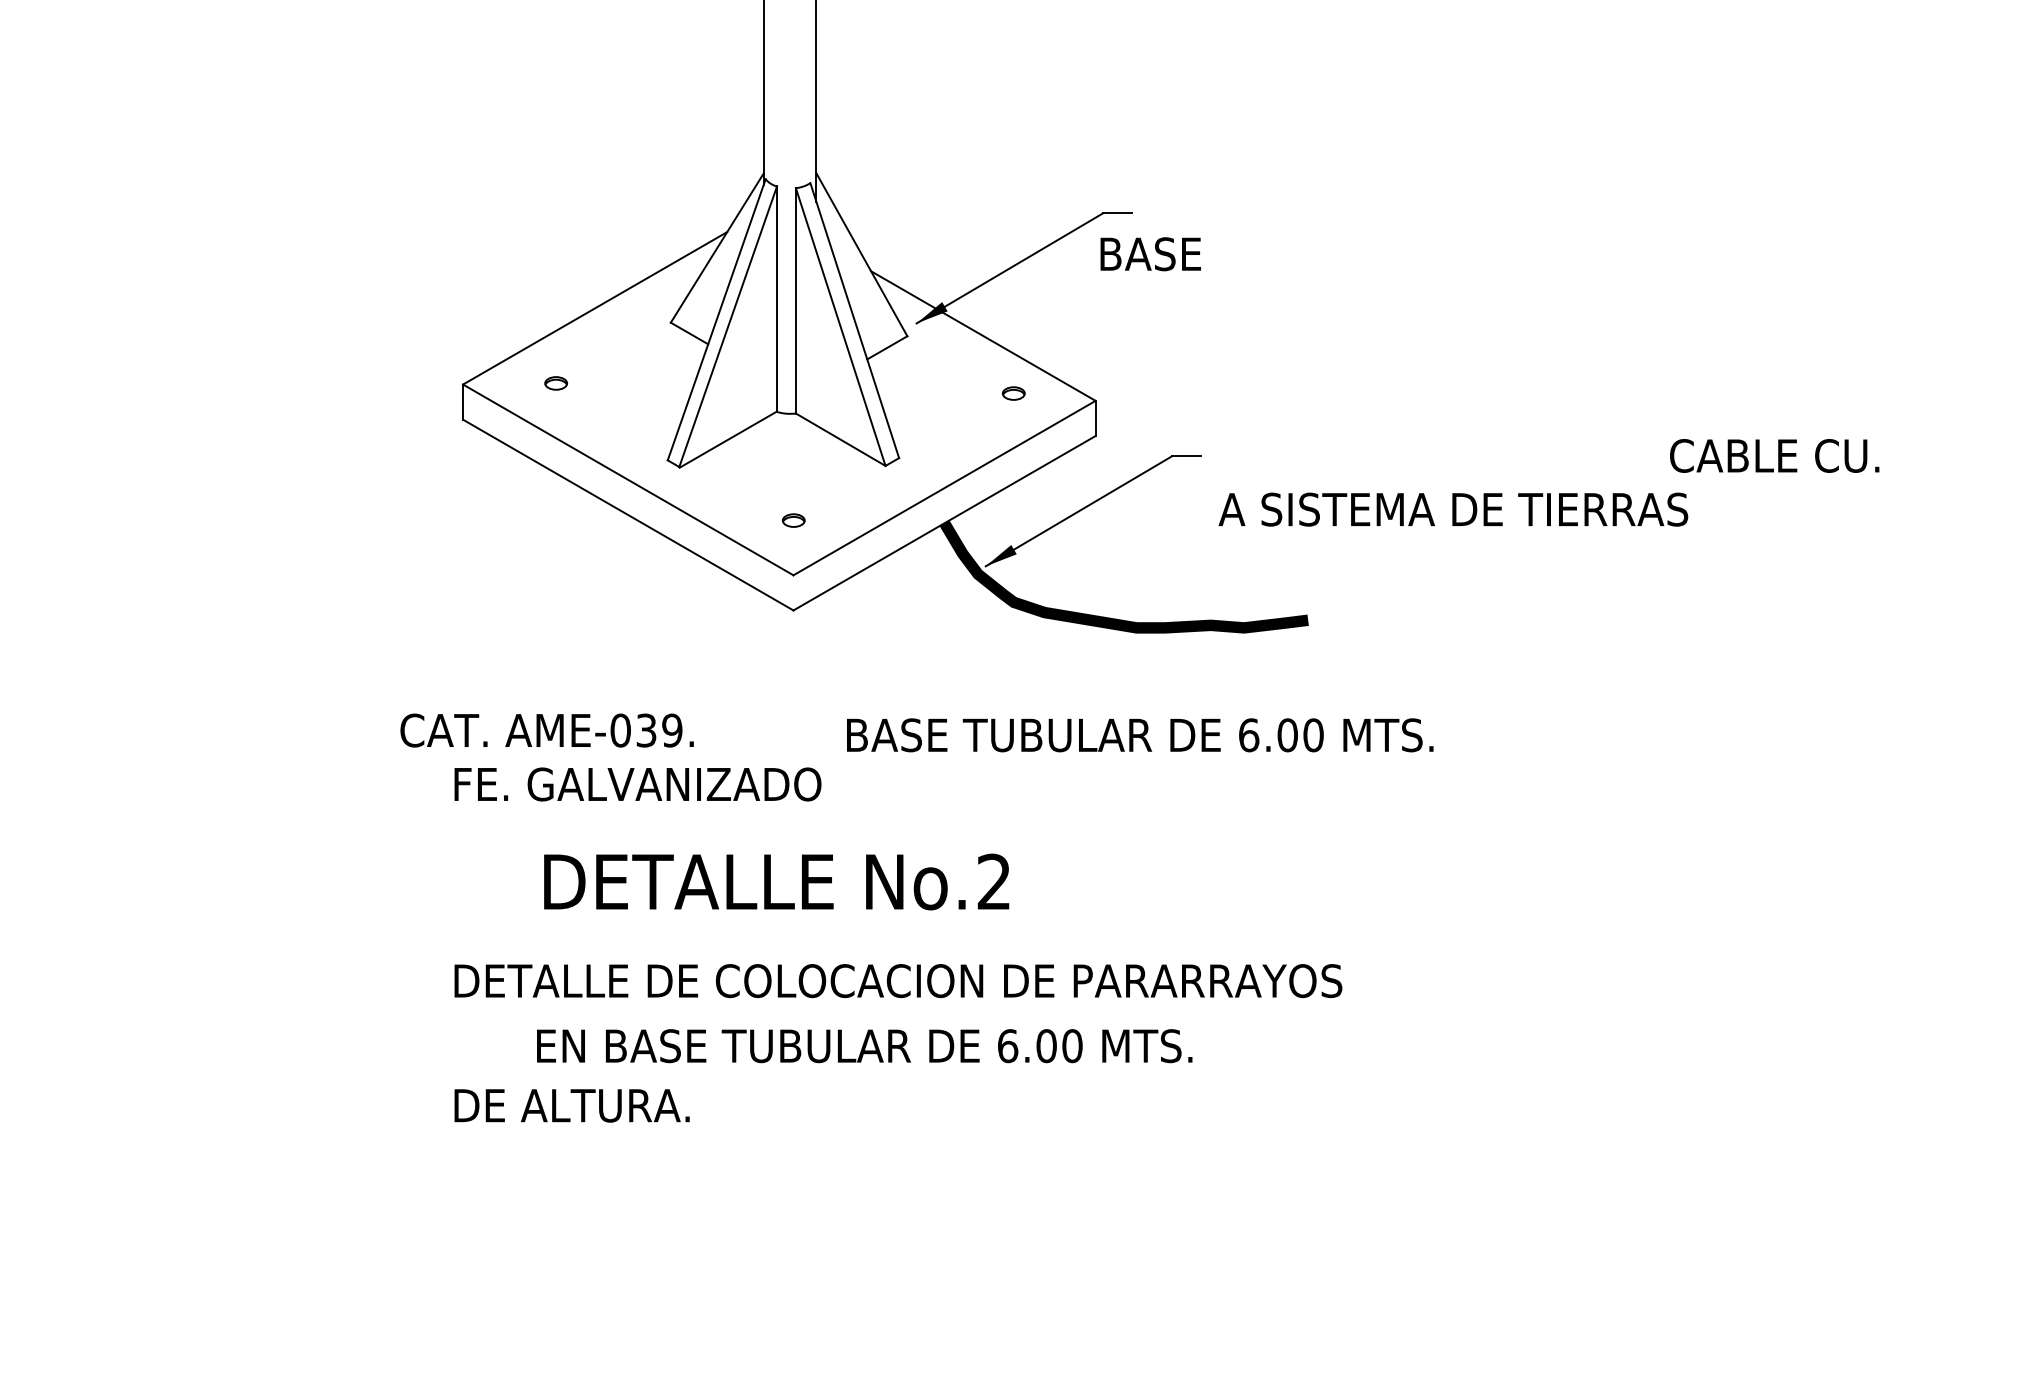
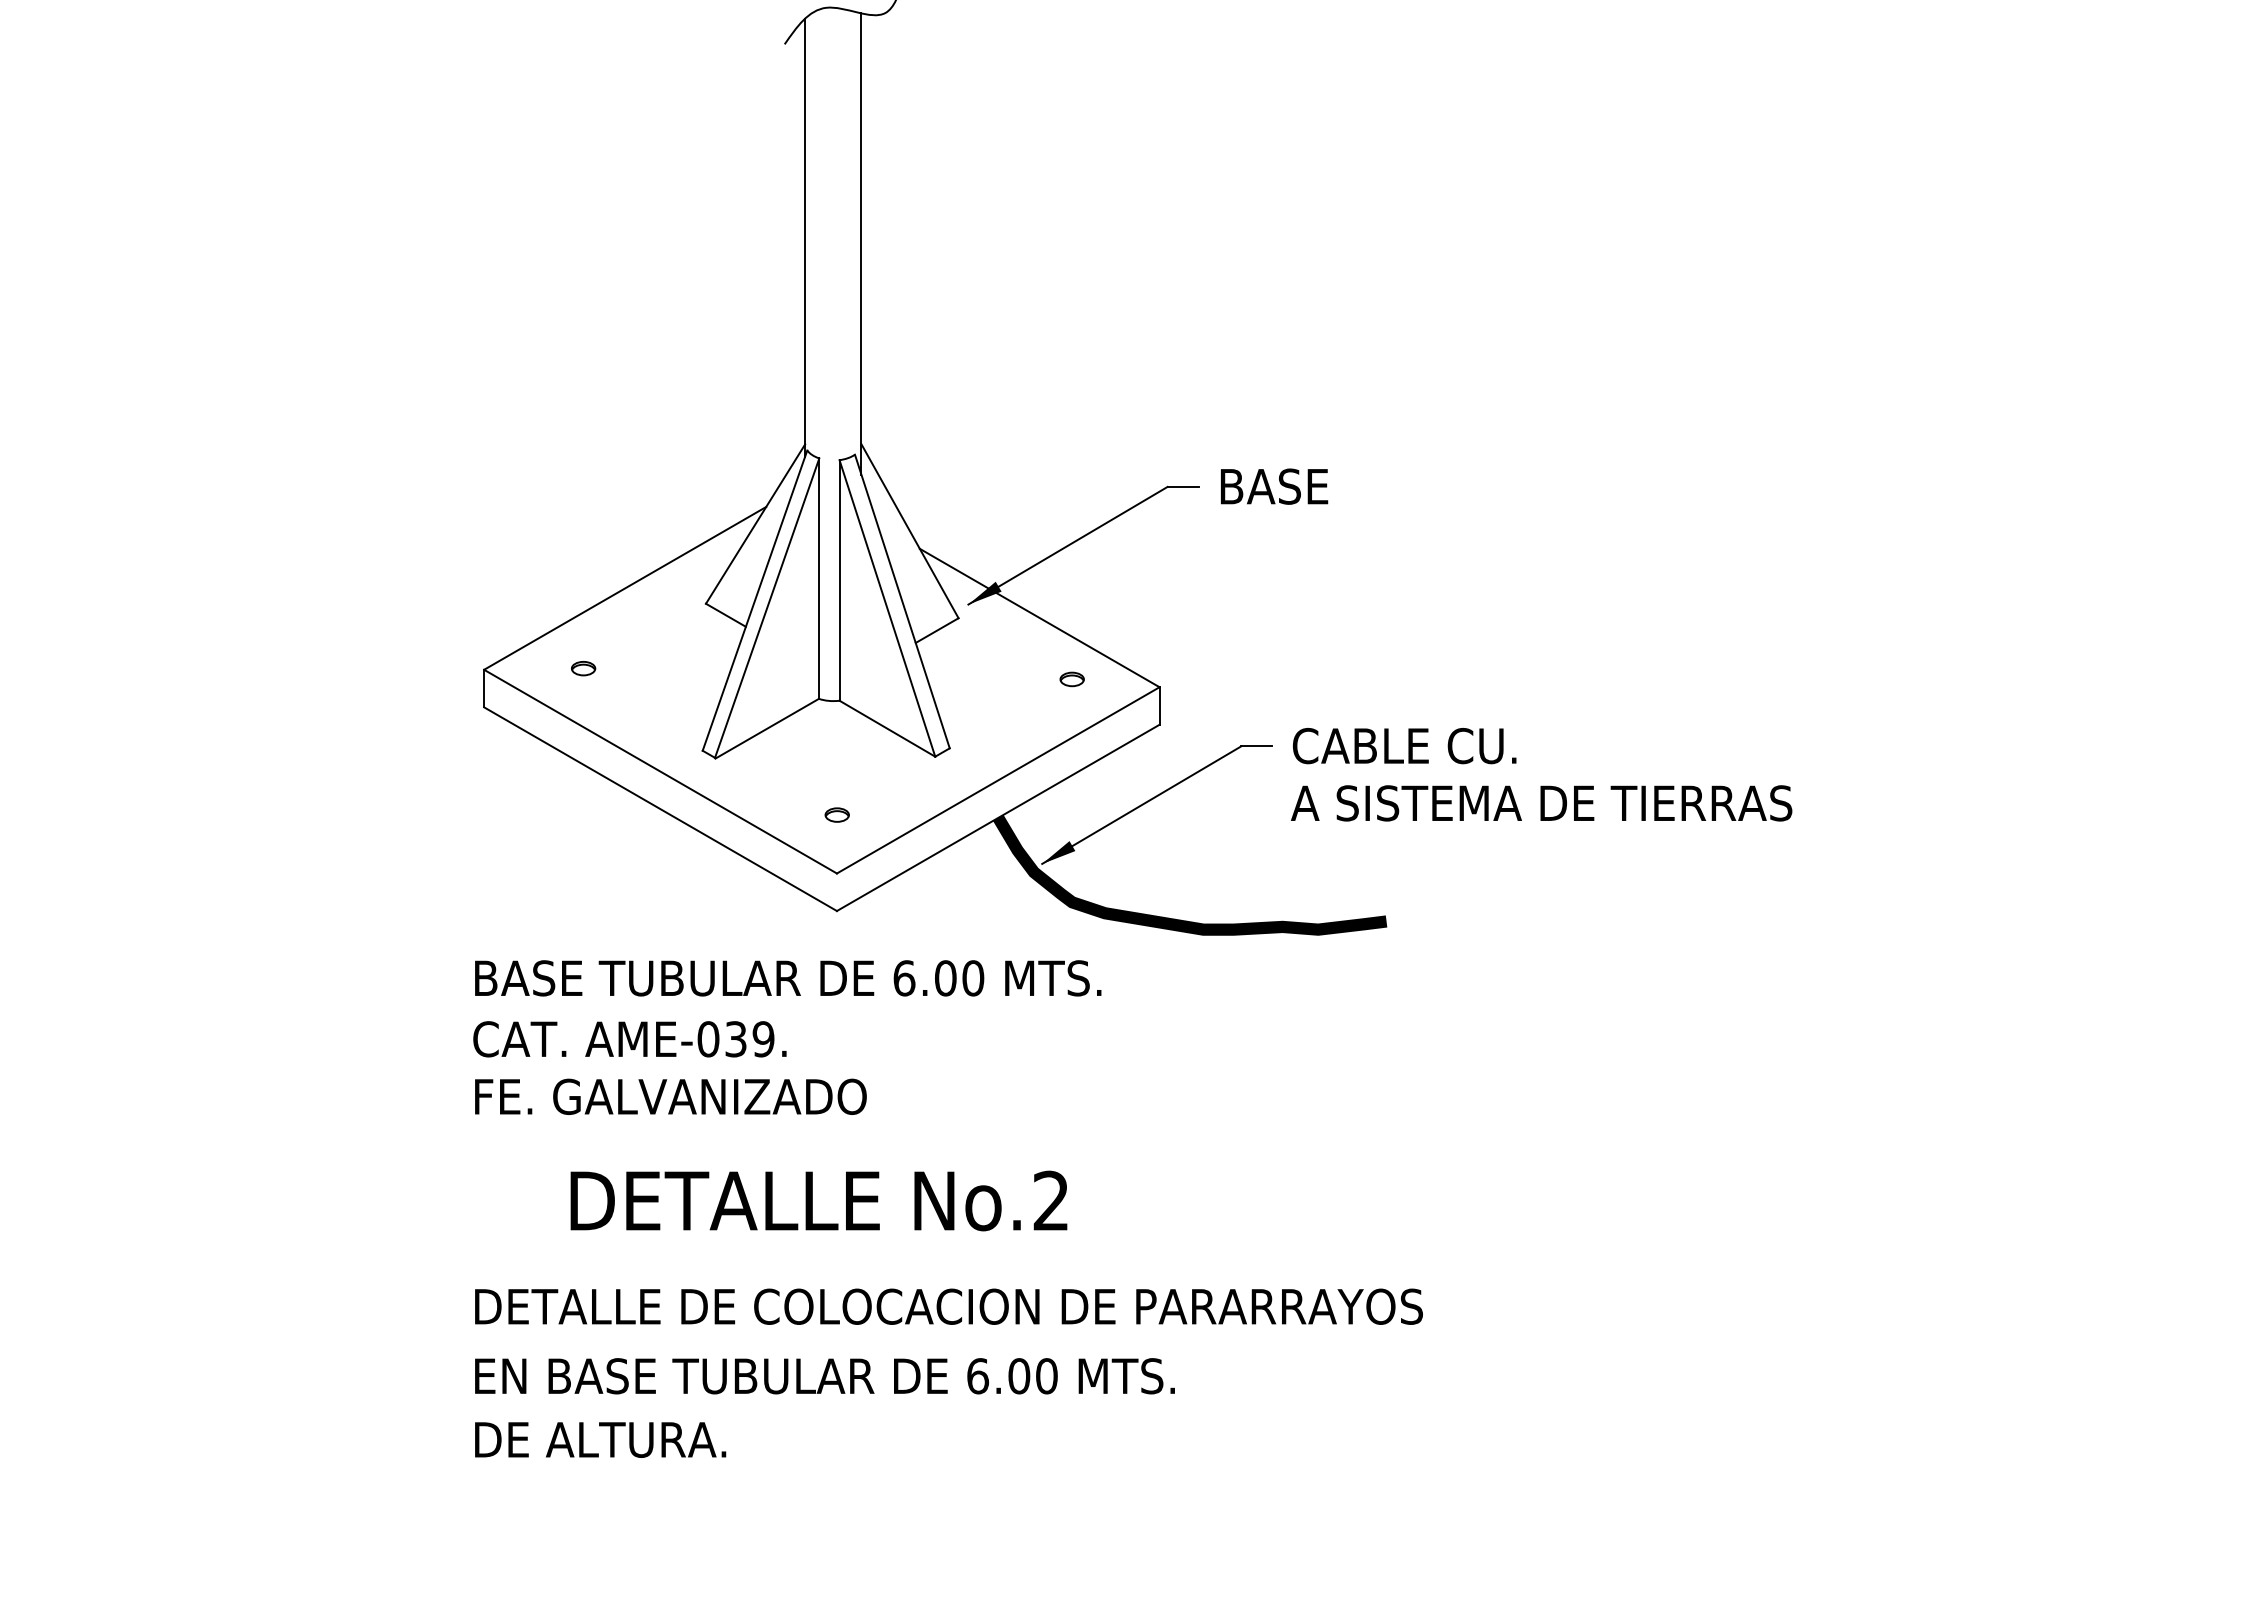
text: (1150, 254) -> (1274, 486), moved
text: (1774, 456) -> (1404, 746), moved
text: (546, 730) -> (629, 1039), moved
text: (1140, 735) -> (788, 978), moved
text: (864, 1046) -> (824, 1376), moved

